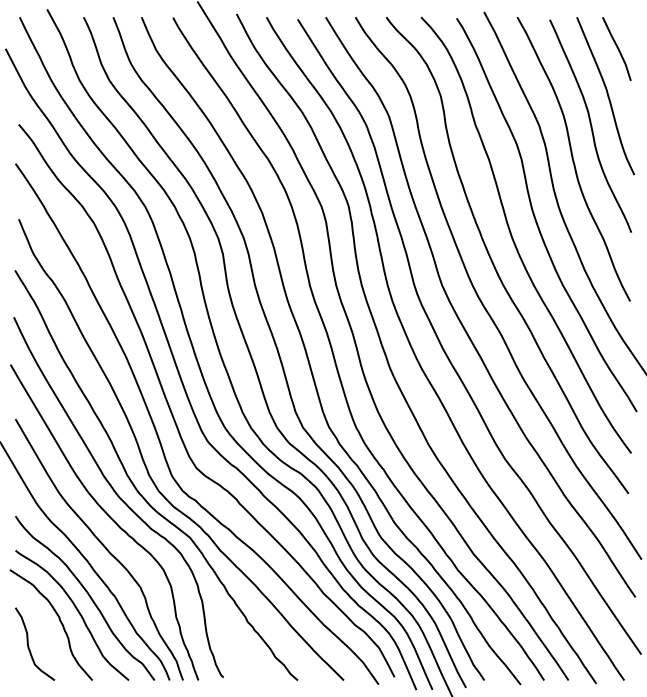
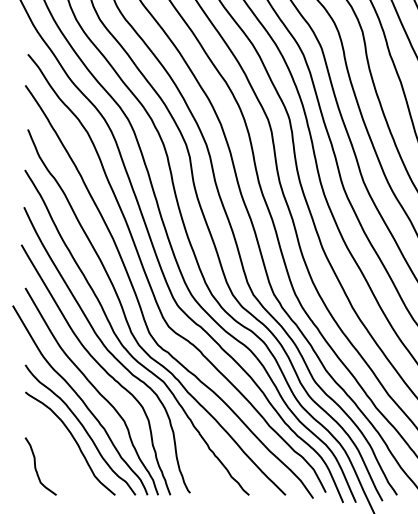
curve: (59, 621) -> (60, 448), removed

